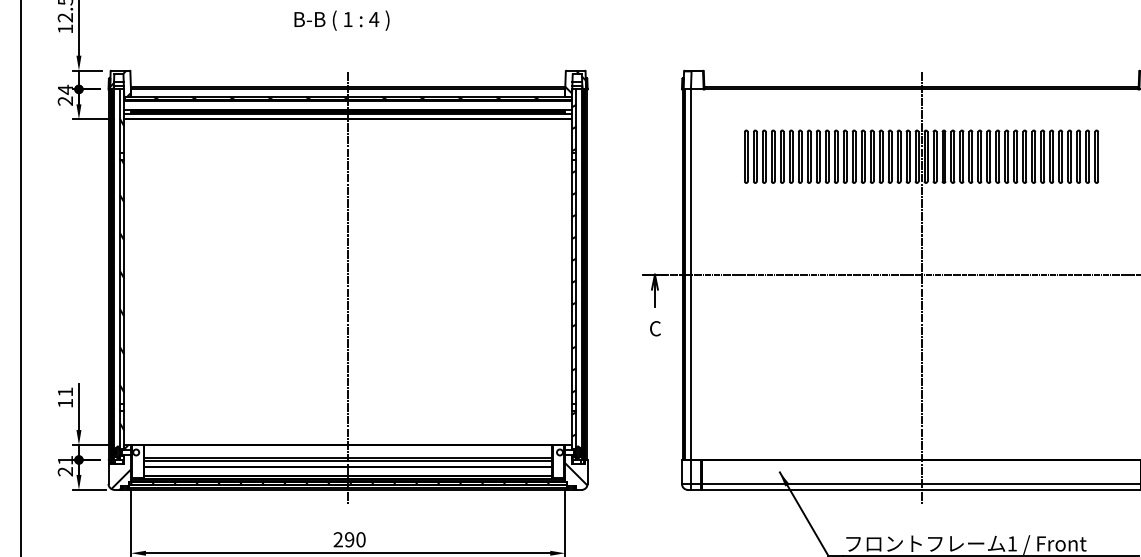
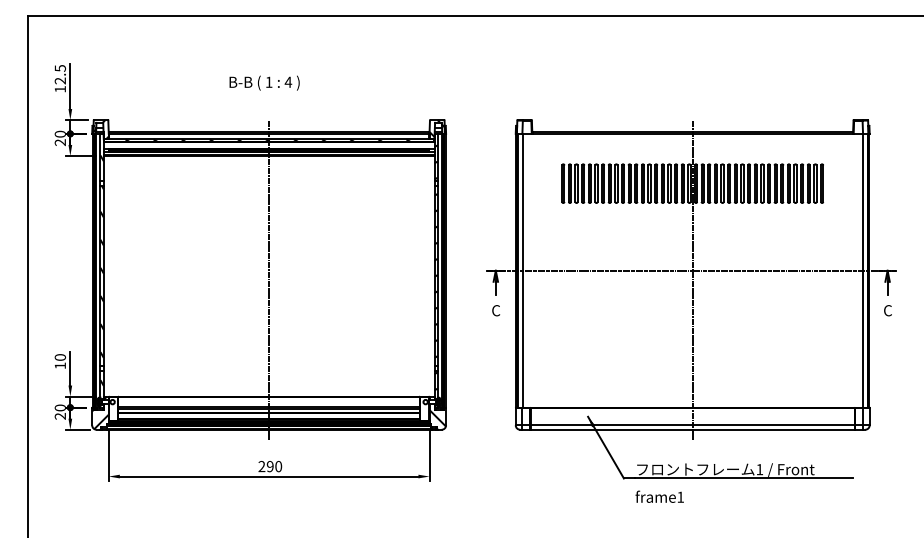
text: (64, 90) -> (59, 134), 24 -> 20
text: (65, 392) -> (60, 357), 11 -> 10
text: (64, 459) -> (59, 407), 21 -> 20

